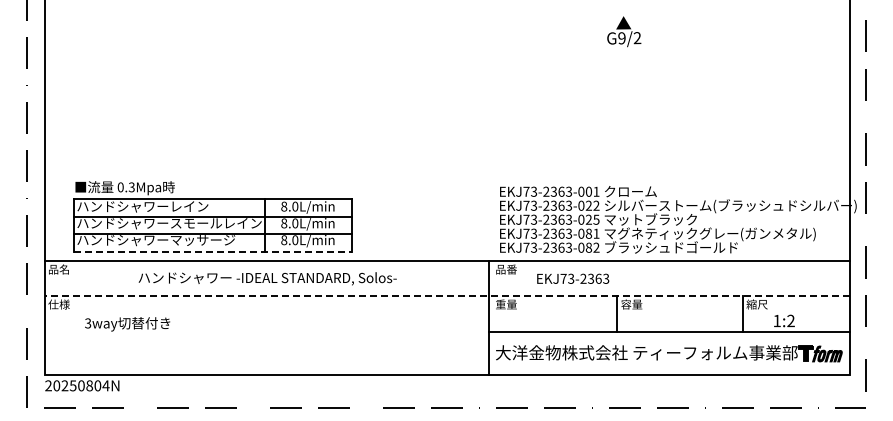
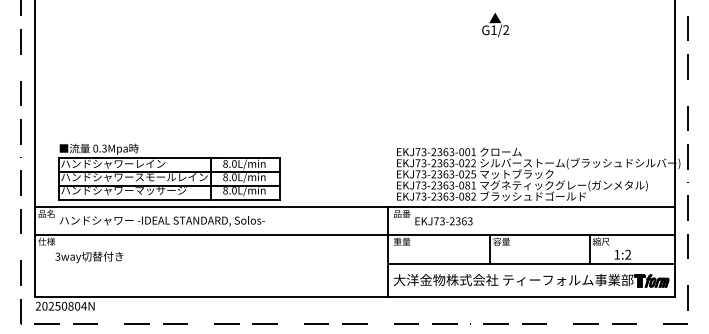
text: (621, 38) -> (493, 30), G9/2 -> G1/2
line: (213, 251) -> (169, 199), dashed -> solid
text: (267, 278) -> (162, 221), moved
text: (573, 278) -> (444, 221), moved
line: (447, 296) -> (355, 235), dashed -> solid
text: (127, 324) -> (89, 257), moved

